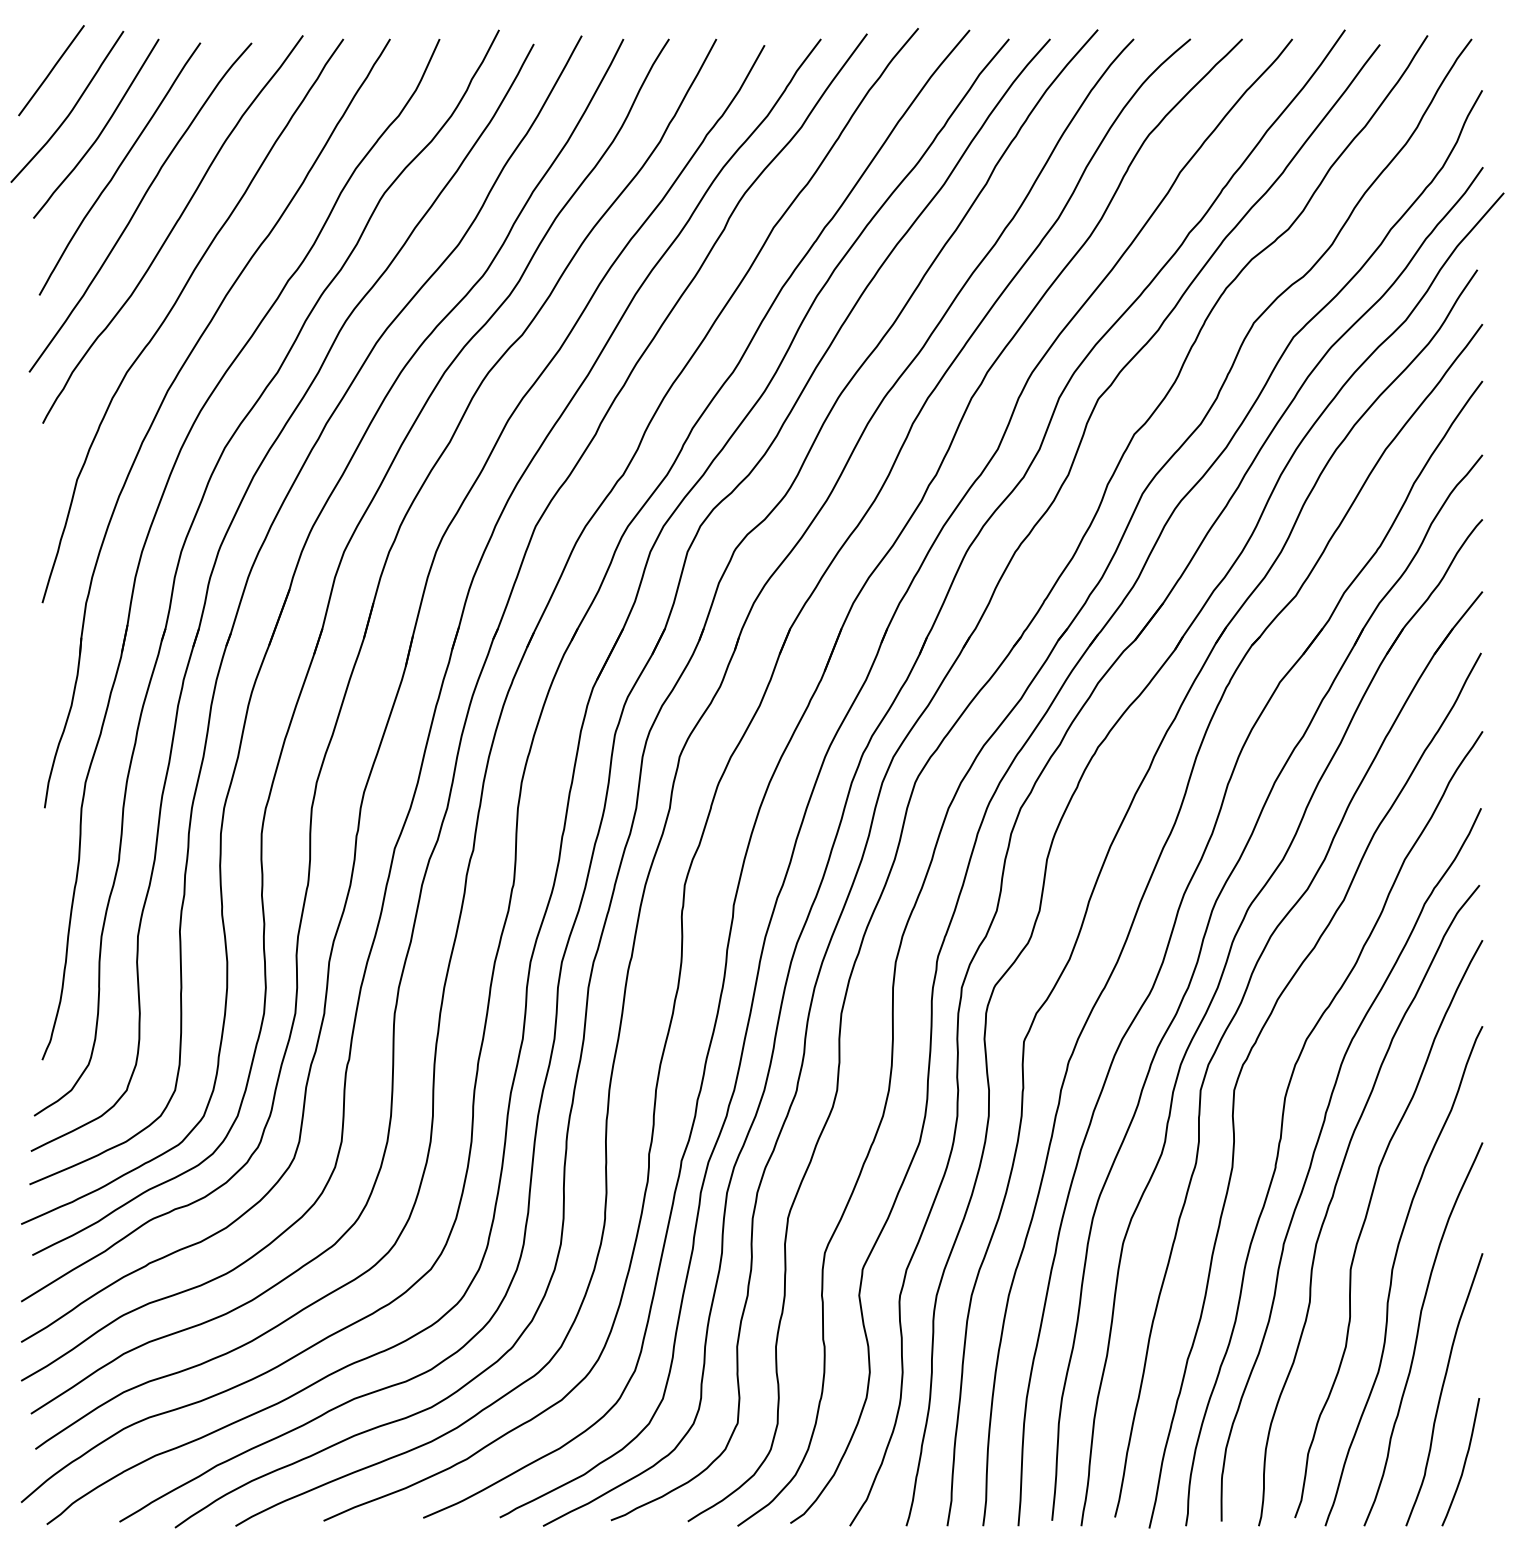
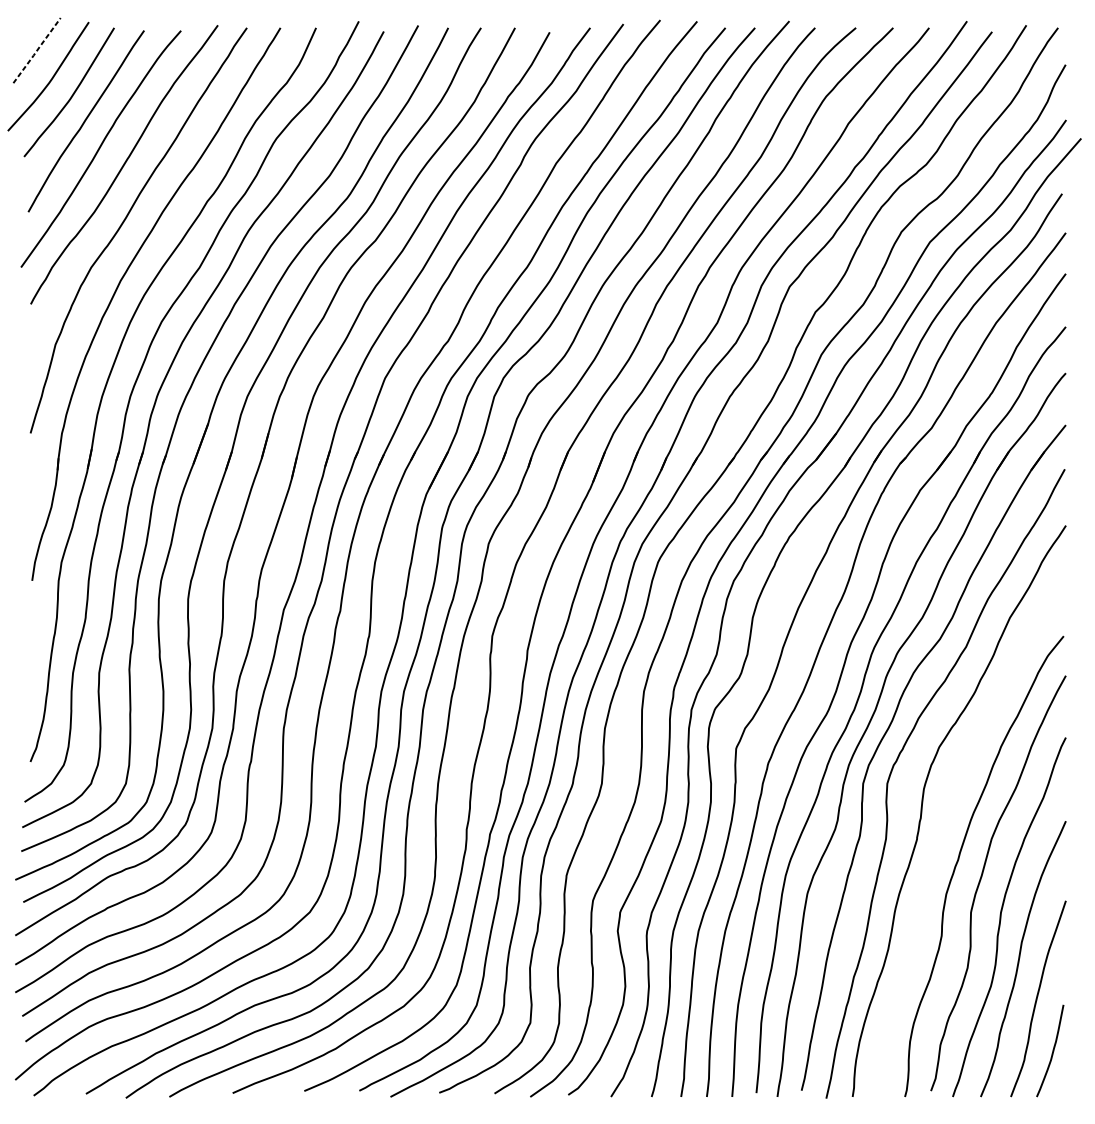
line: (51, 70) -> (37, 50), solid -> dashed
curve: (1314, 1155) -> (945, 830), removed

